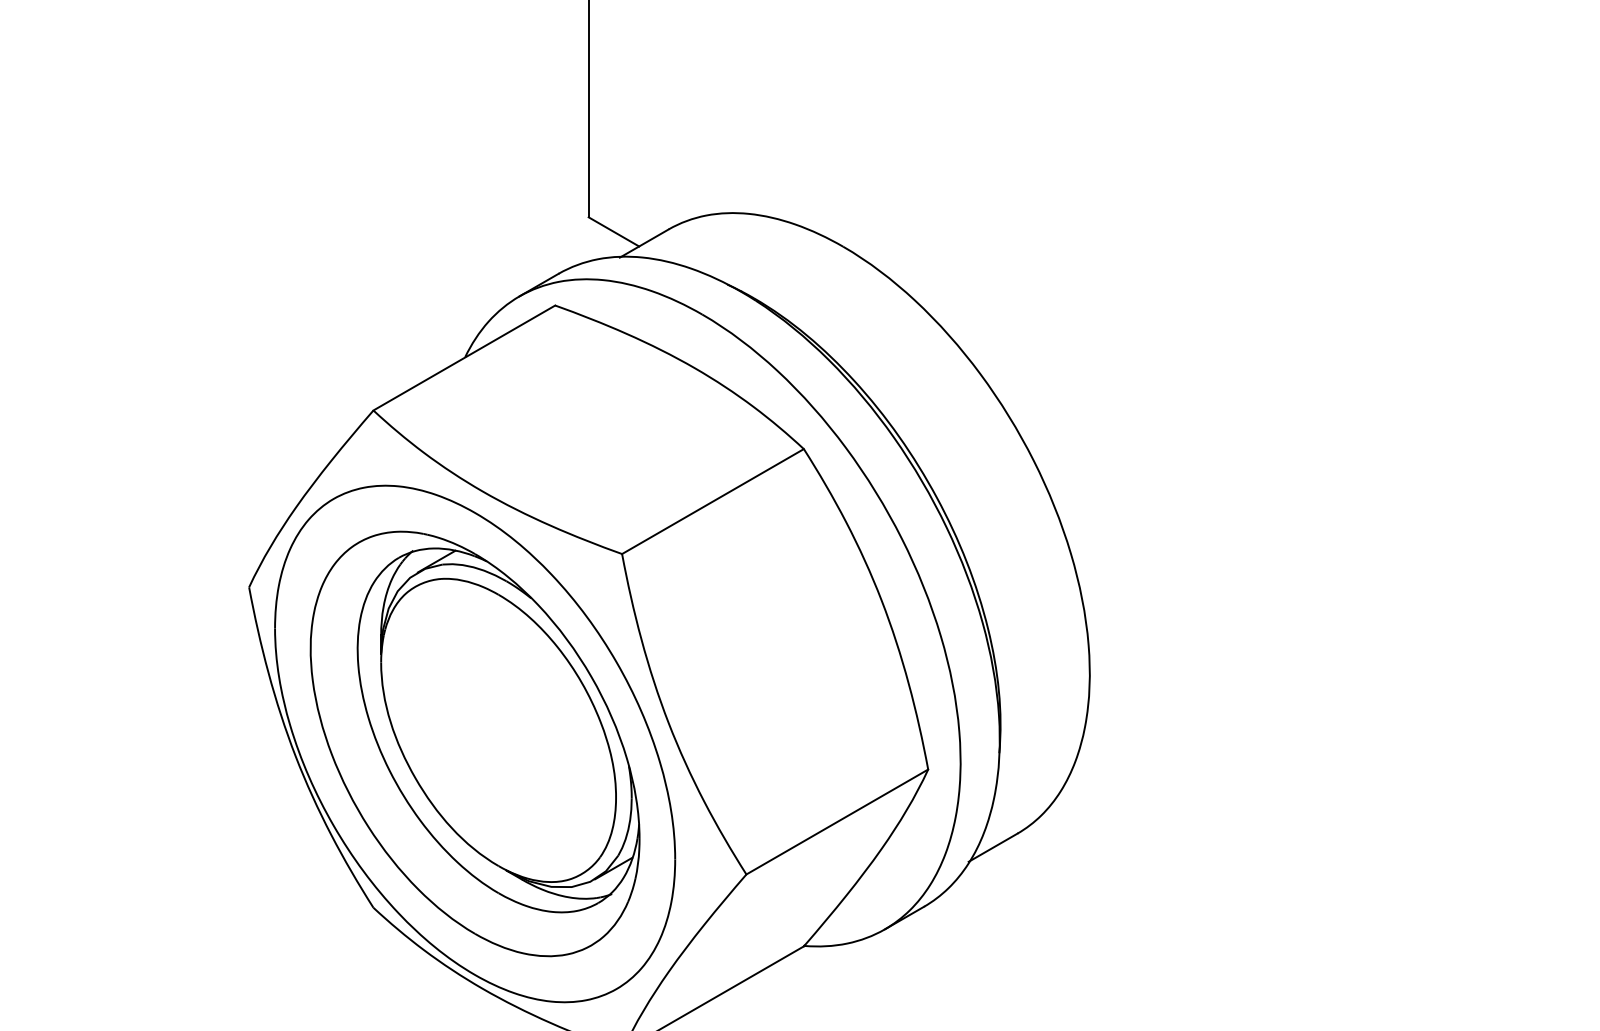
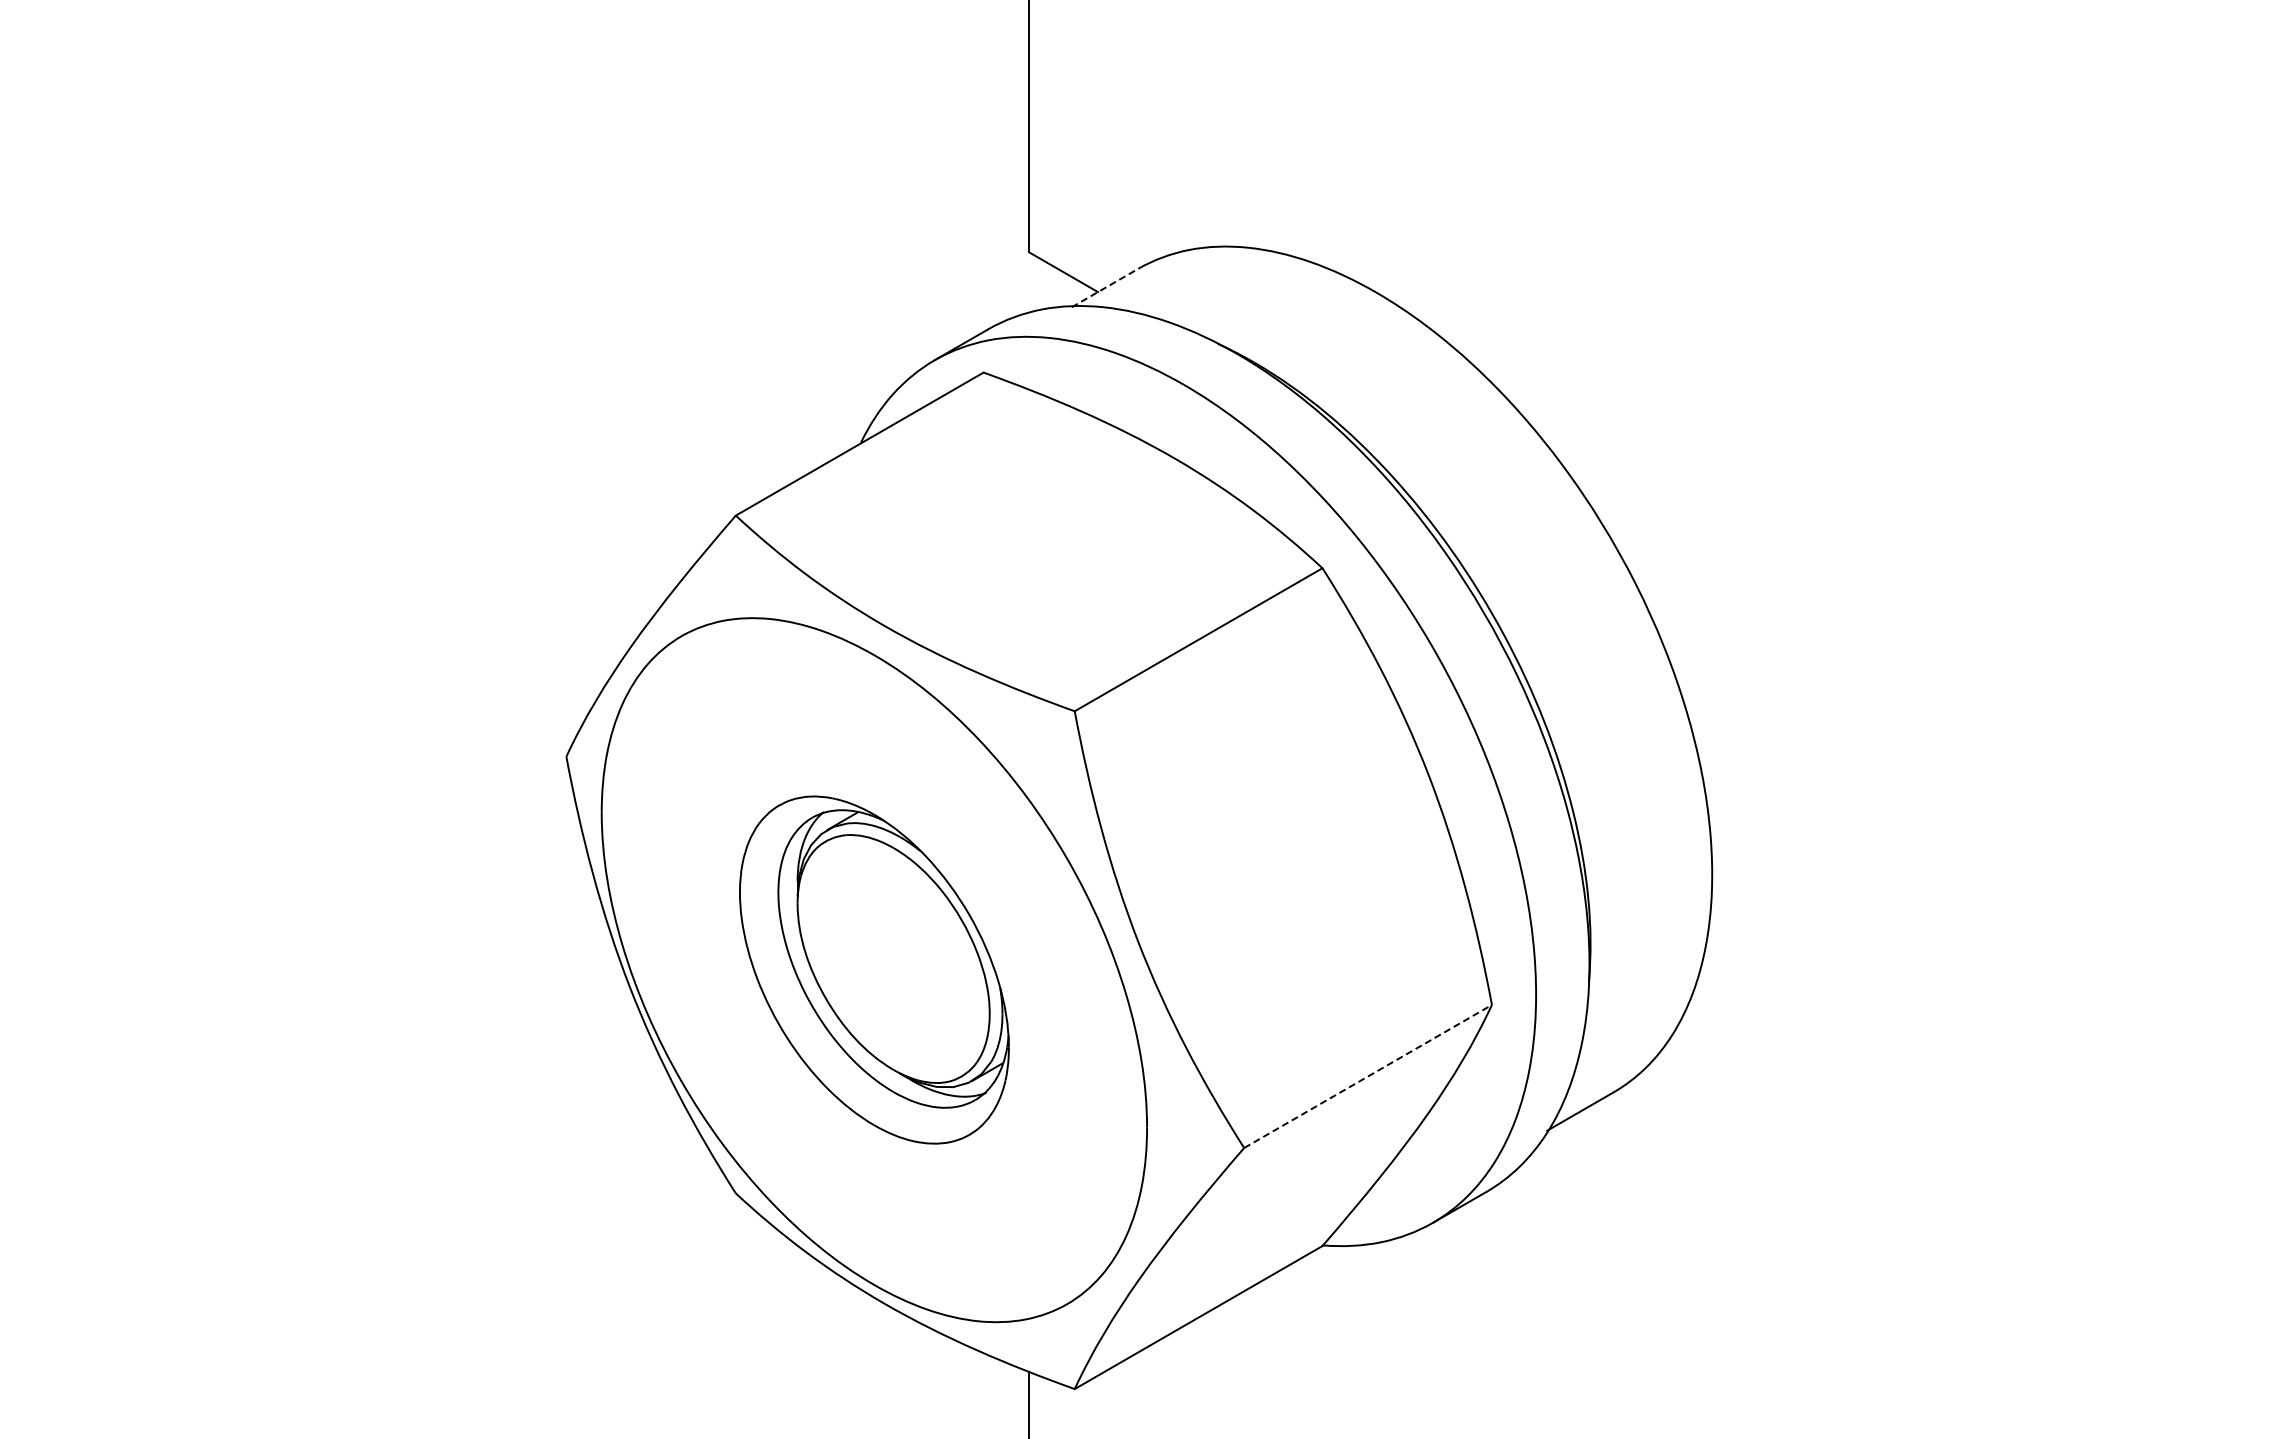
line: (644, 243) -> (1105, 287), solid -> dashed
part: (475, 743) -> (874, 969), size x0.6
line: (837, 822) -> (1368, 1076), solid -> dashed

